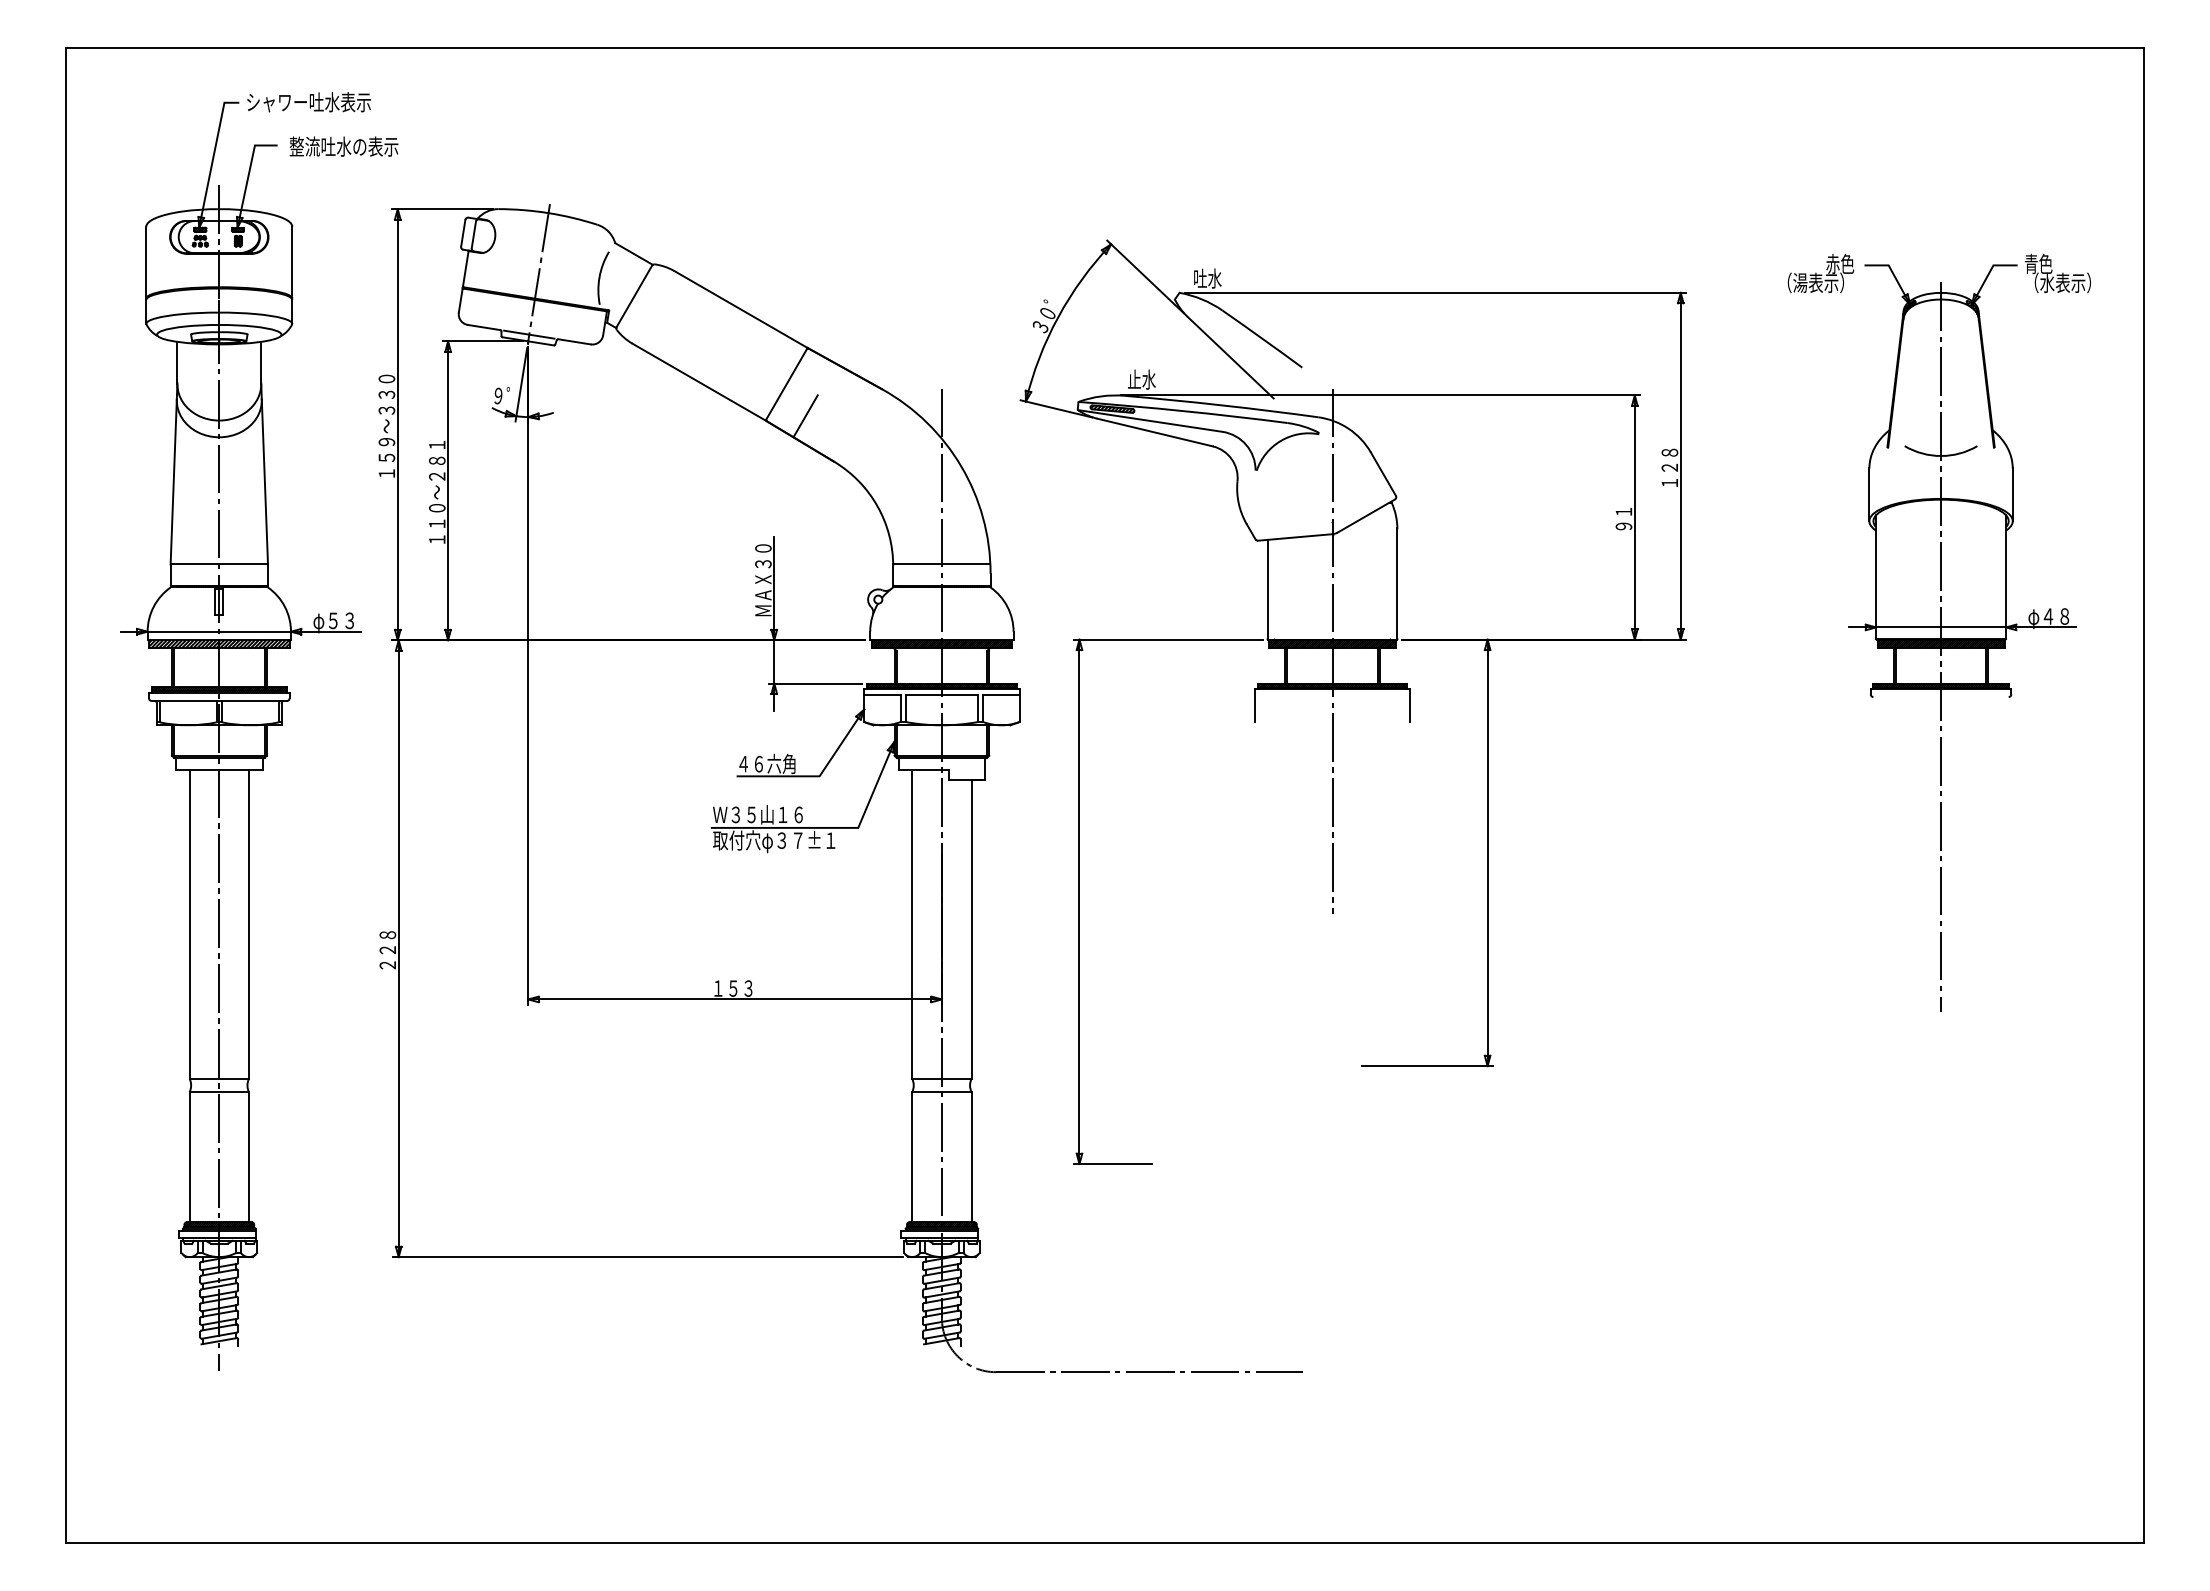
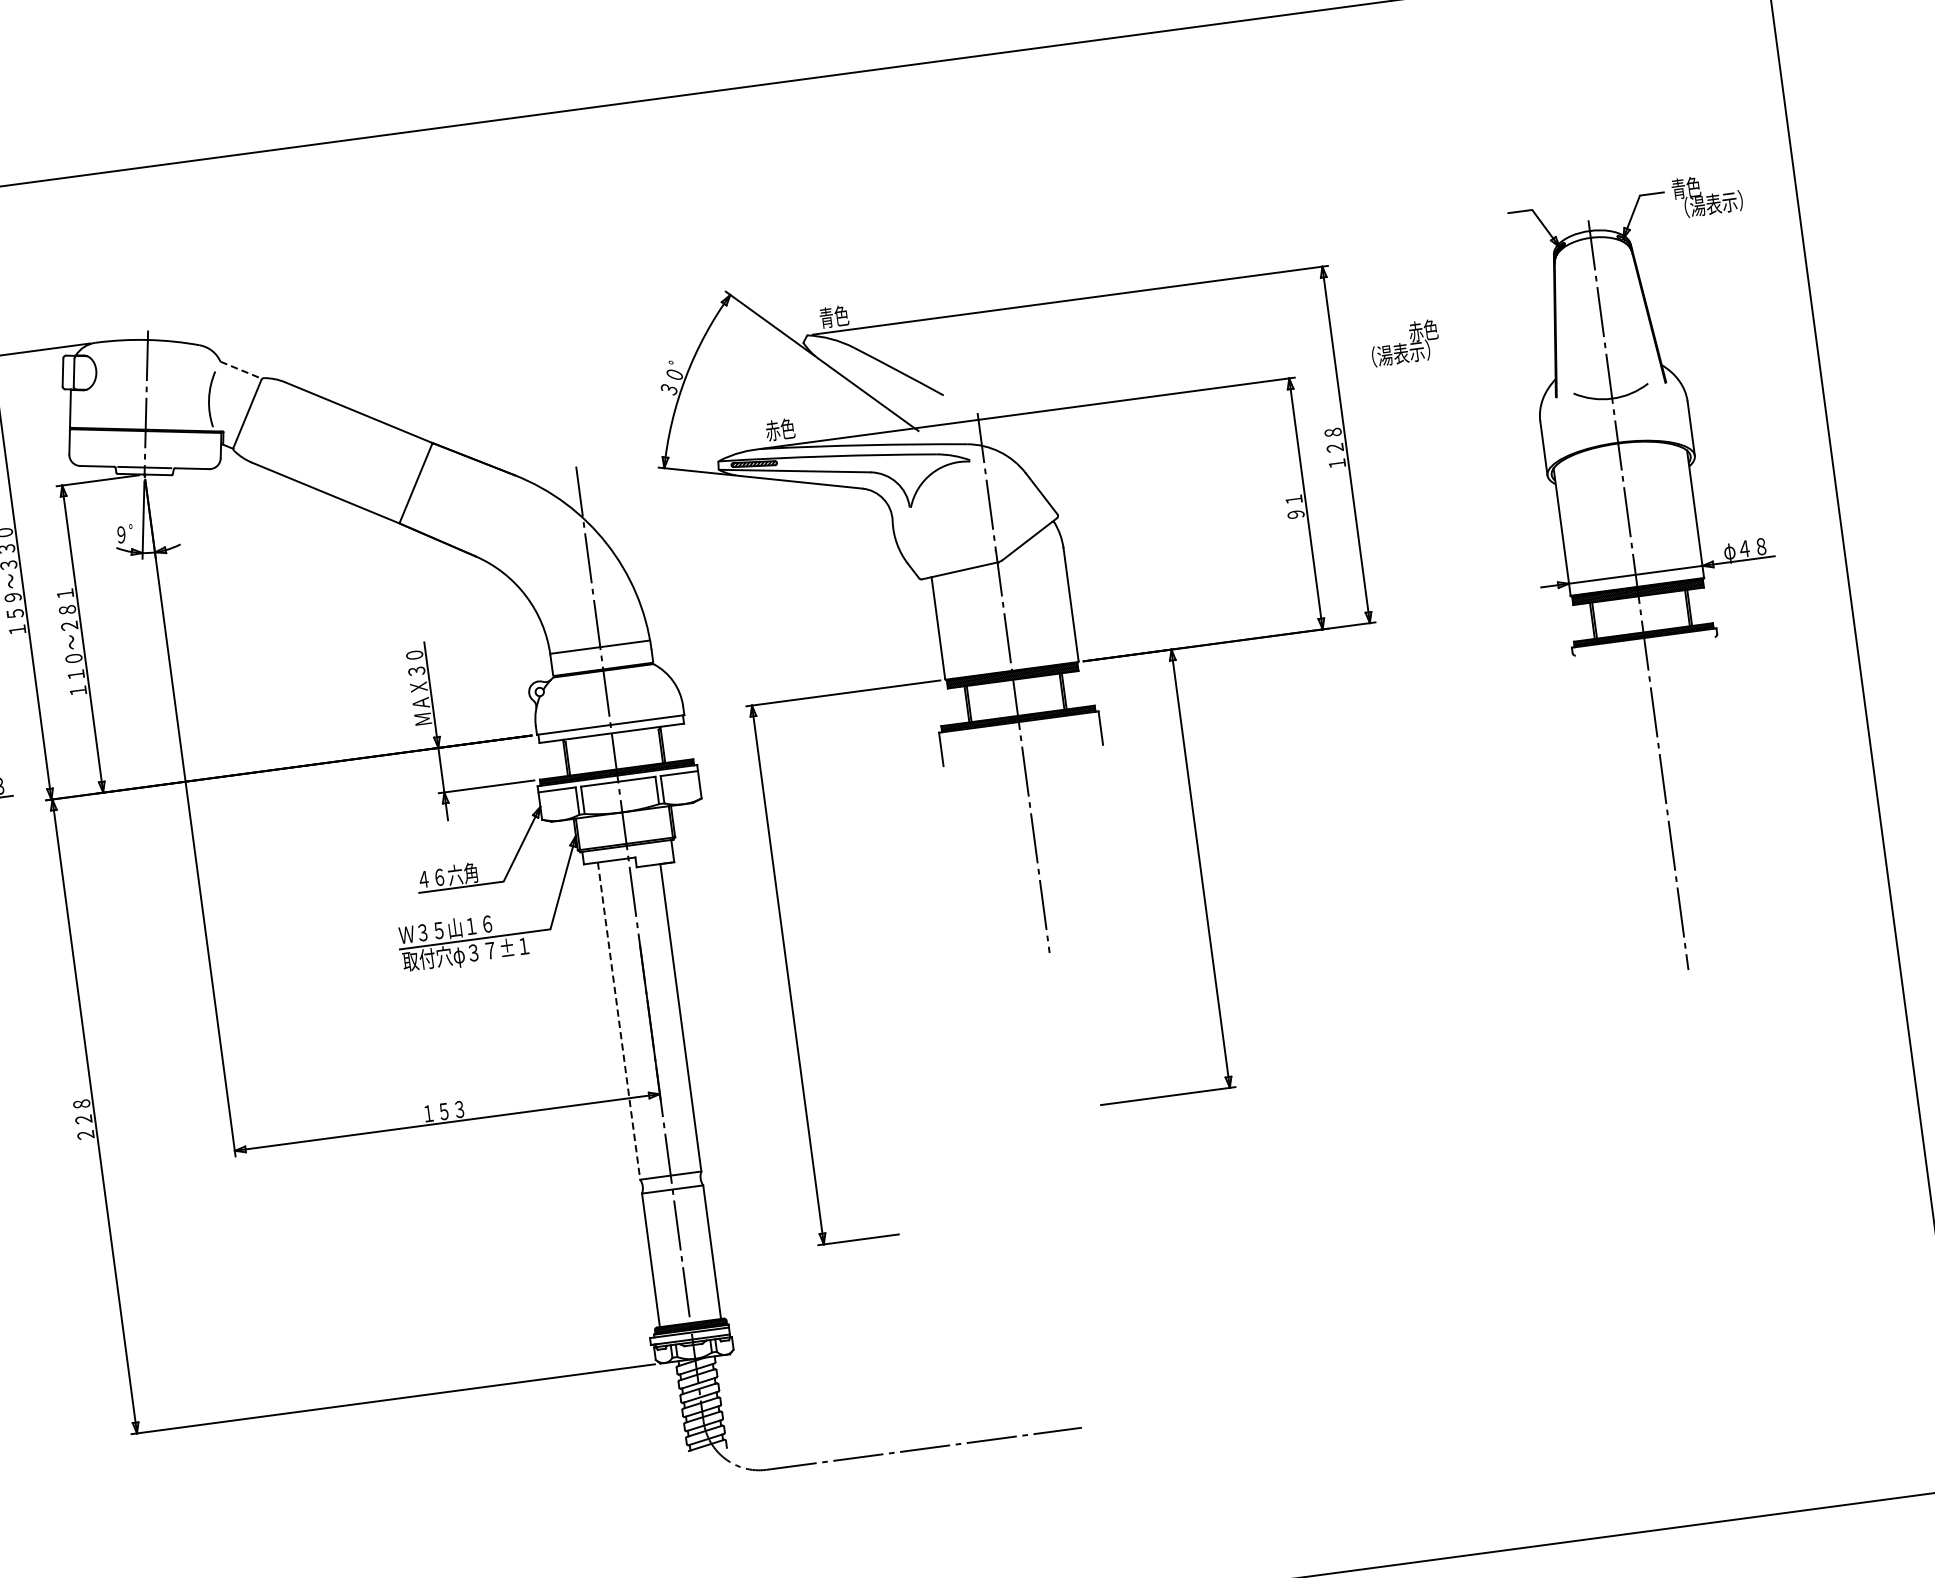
line: (634, 254) -> (241, 370), solid -> dashed
text: (1820, 273) -> (1404, 343), moved
text: (1207, 278) -> (834, 316), 吐水 -> 青色
text: (2047, 283) -> (1697, 206), （水表示） -> （湯表示）
text: (1141, 379) -> (780, 429), 止水 -> 赤色
line: (805, 416) -> (439, 513), removed
hatch: (941, 644) -> (610, 729), removed
line: (912, 924) -> (619, 1021), solid -> dashed

